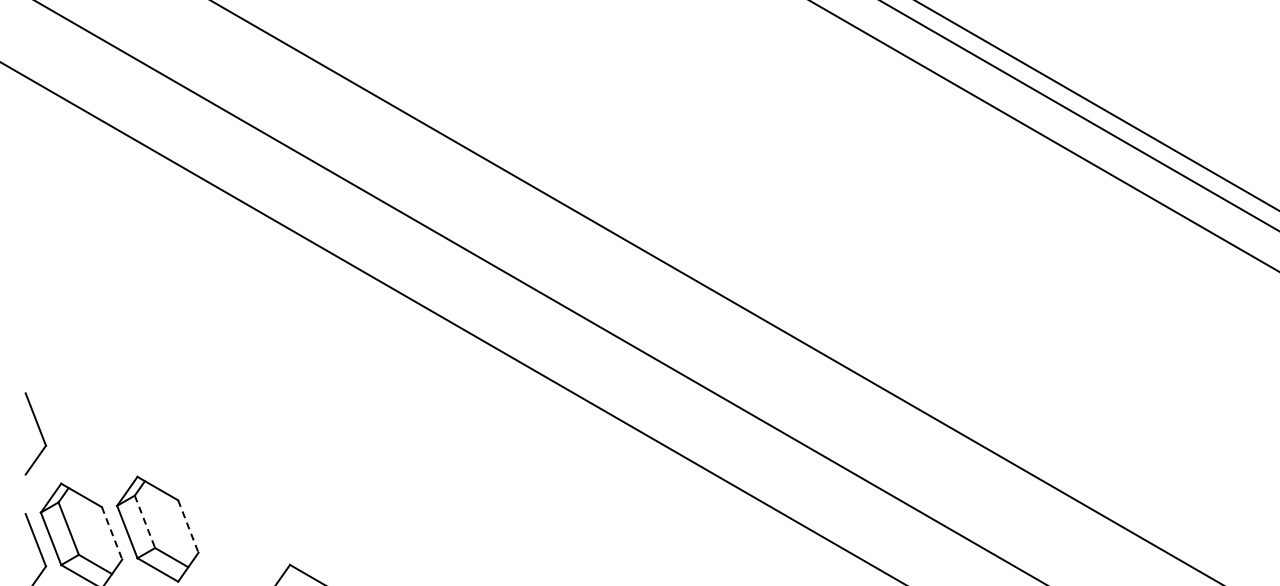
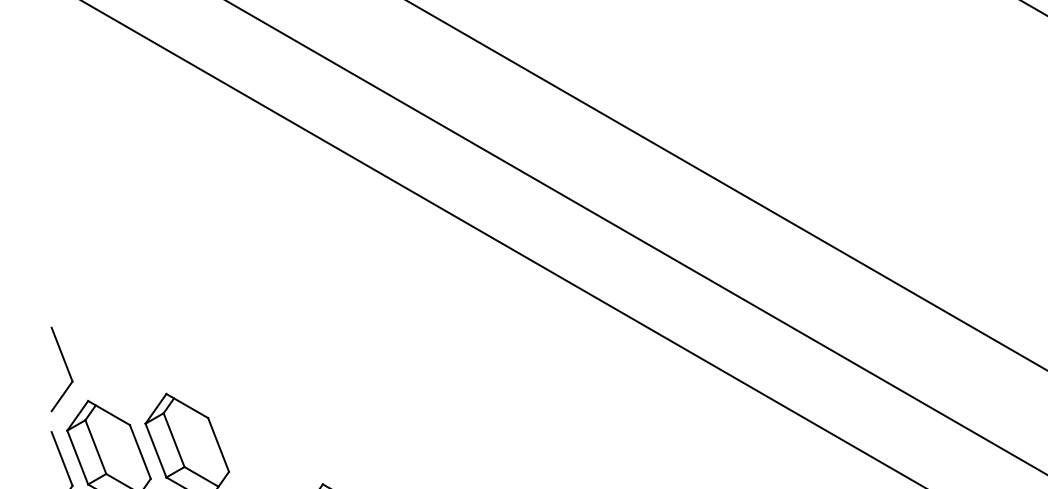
part: (35, 433) -> (61, 368), moved
line: (145, 522) -> (174, 440), dashed -> solid
line: (188, 527) -> (218, 445), dashed -> solid
line: (112, 533) -> (140, 452), dashed -> solid

